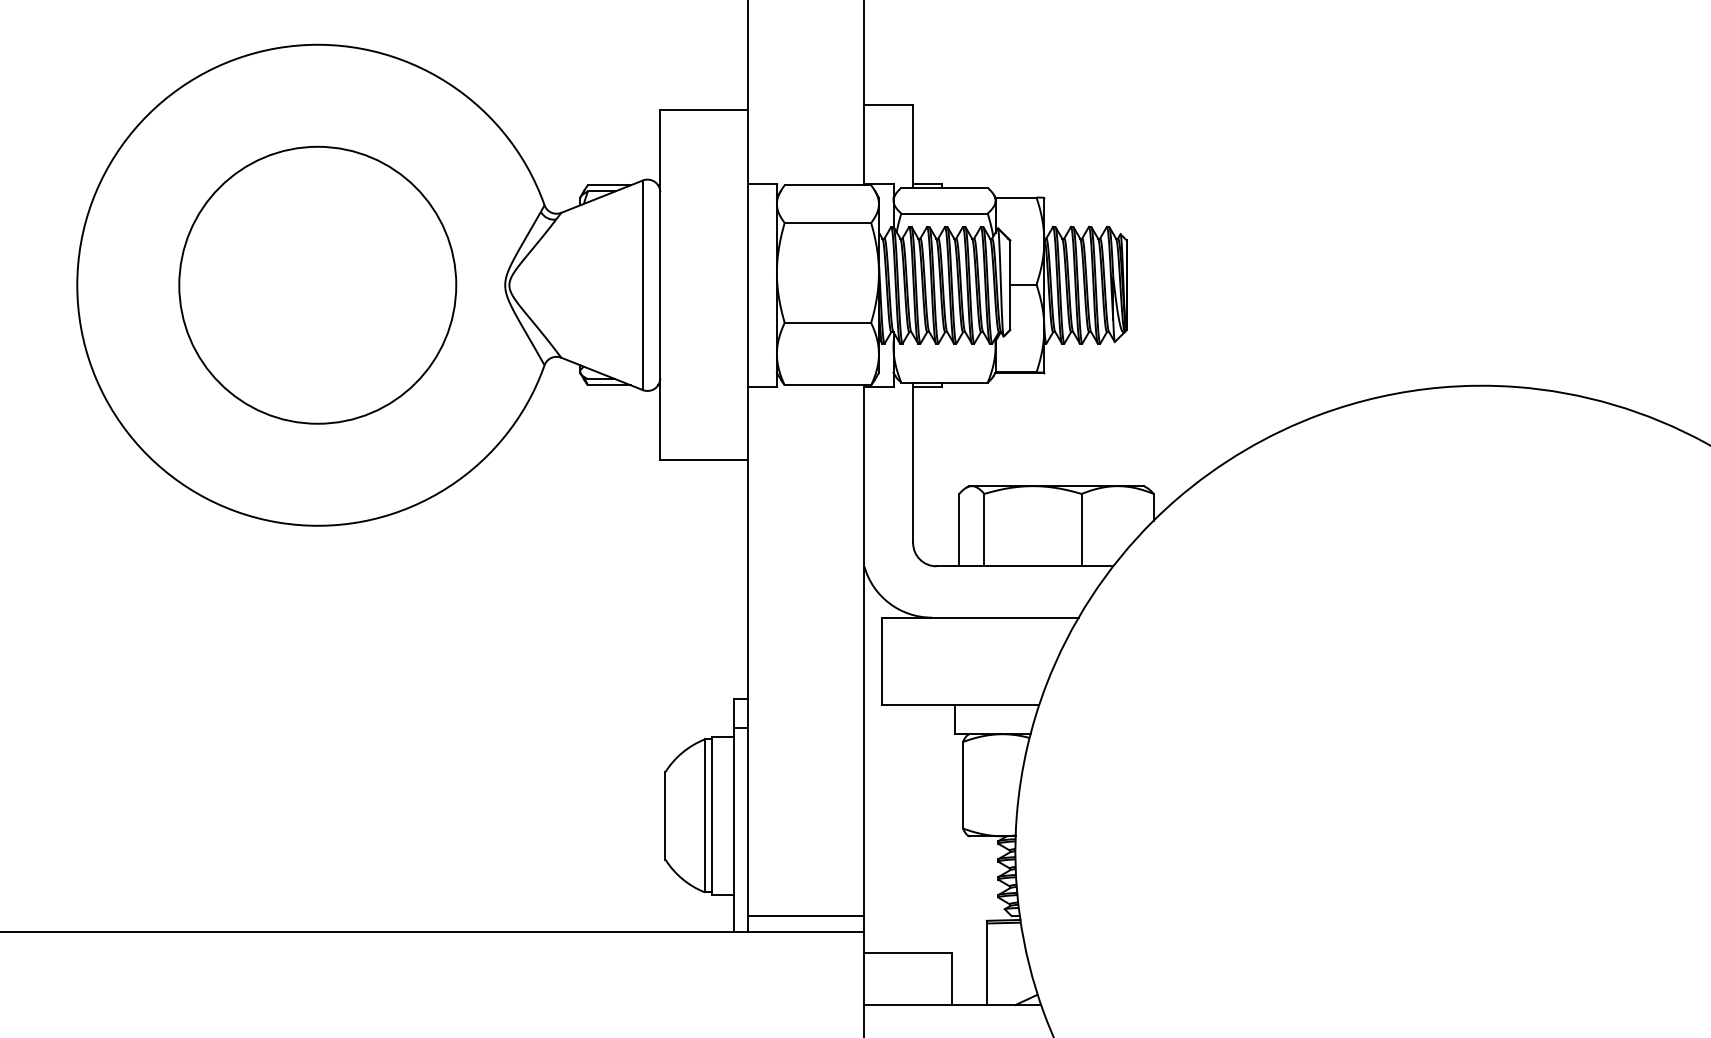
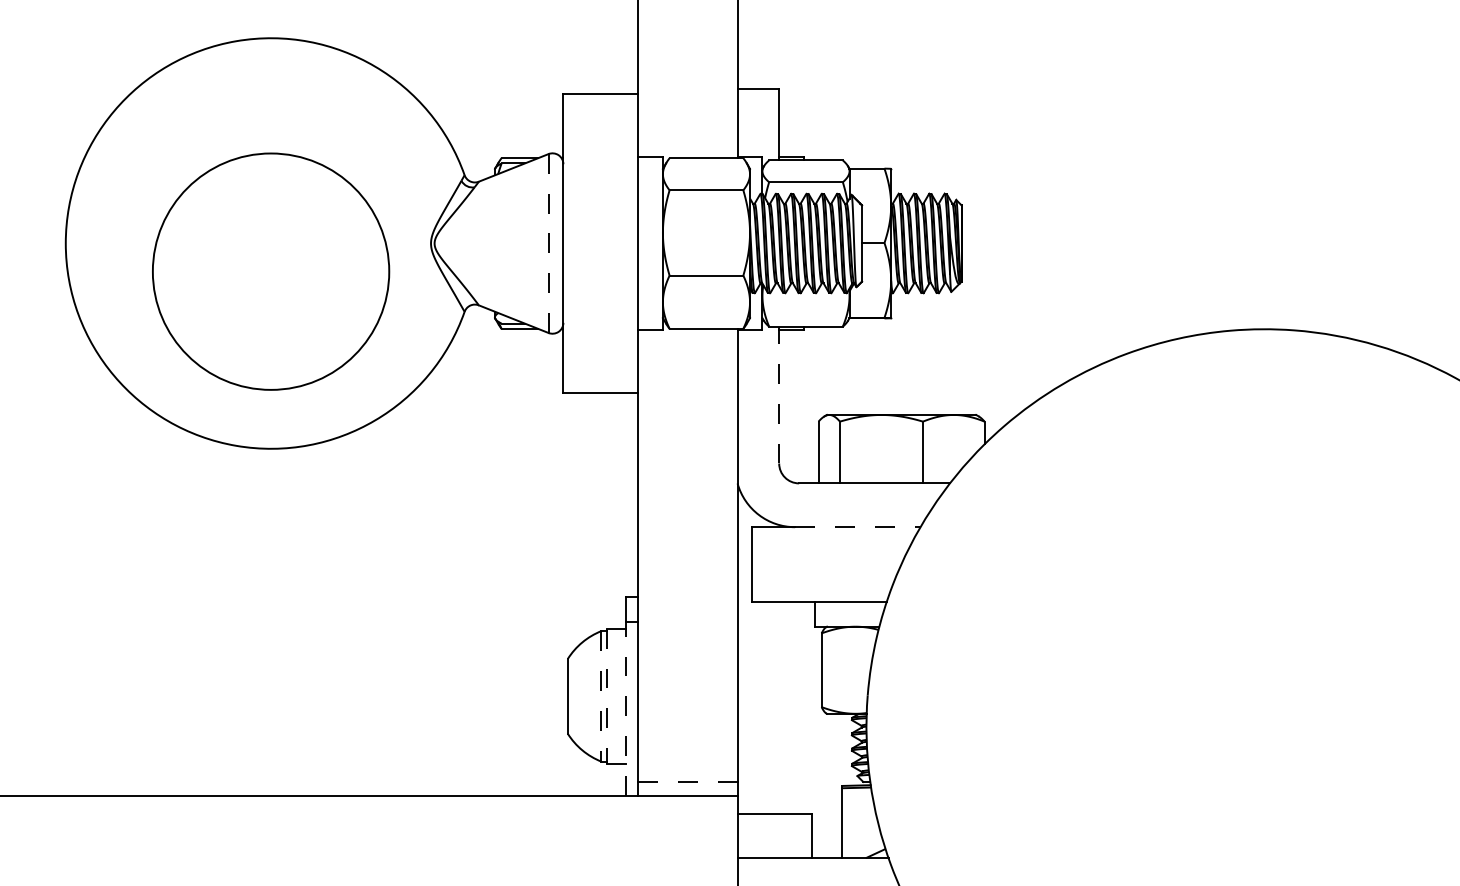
circle: (317, 284) -> (270, 271), moved
line: (642, 285) -> (548, 243), solid -> dashed
line: (913, 462) -> (779, 394), solid -> dashed
line: (1005, 617) -> (858, 527), solid -> dashed
line: (704, 816) -> (601, 696), solid -> dashed
line: (711, 816) -> (607, 696), solid -> dashed
line: (733, 829) -> (625, 708), solid -> dashed
line: (805, 916) -> (687, 782), solid -> dashed

